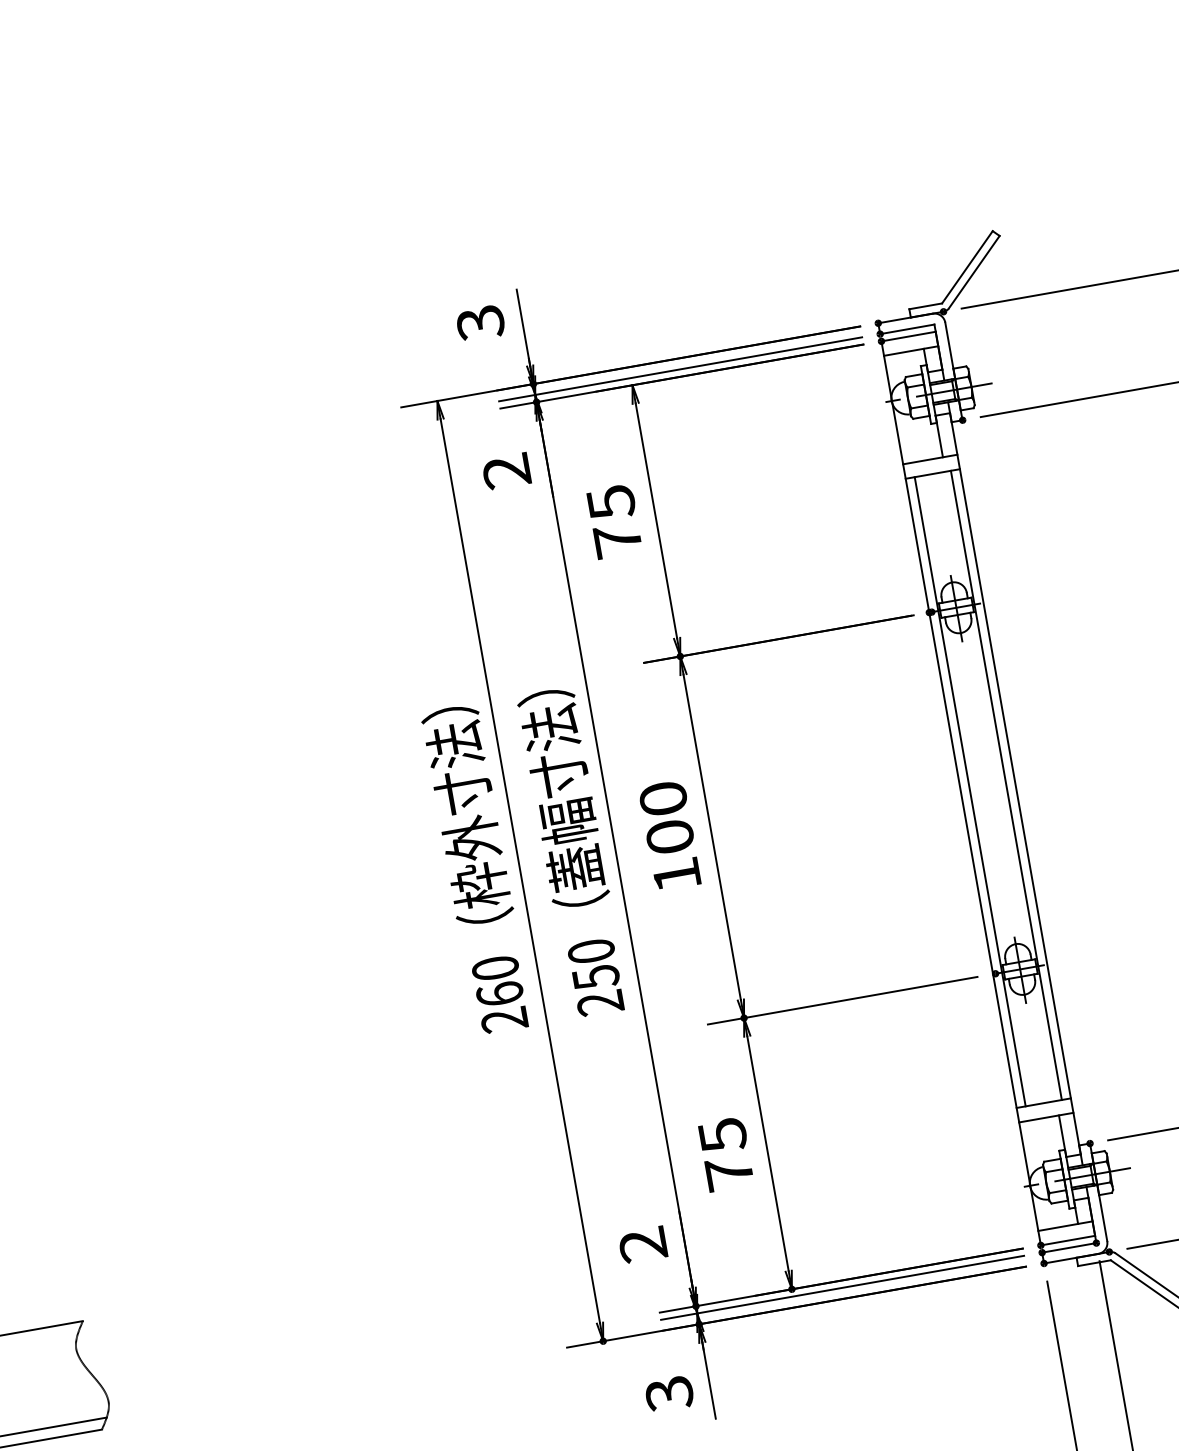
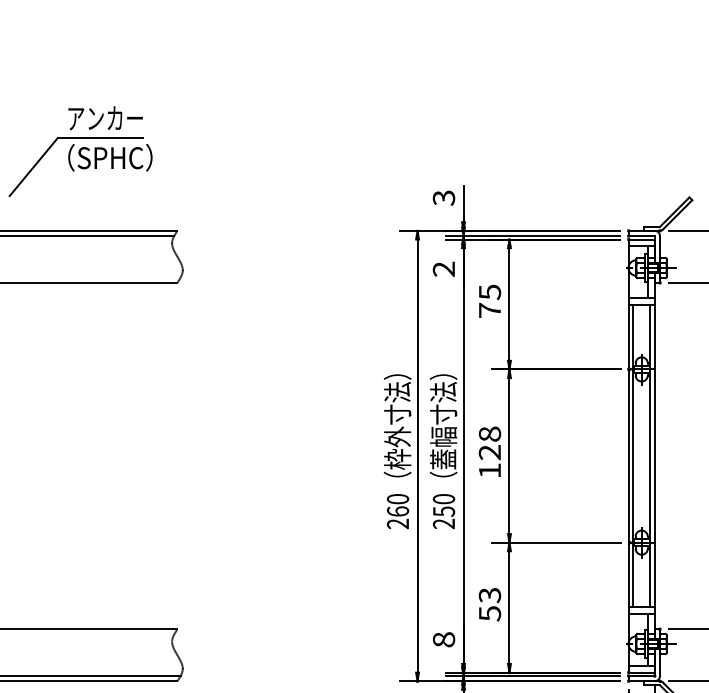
text: (665, 818) -> (489, 443), 100 -> 128
text: (725, 1154) -> (489, 604), 75 -> 53
text: (642, 1244) -> (443, 639), 2 -> 8

